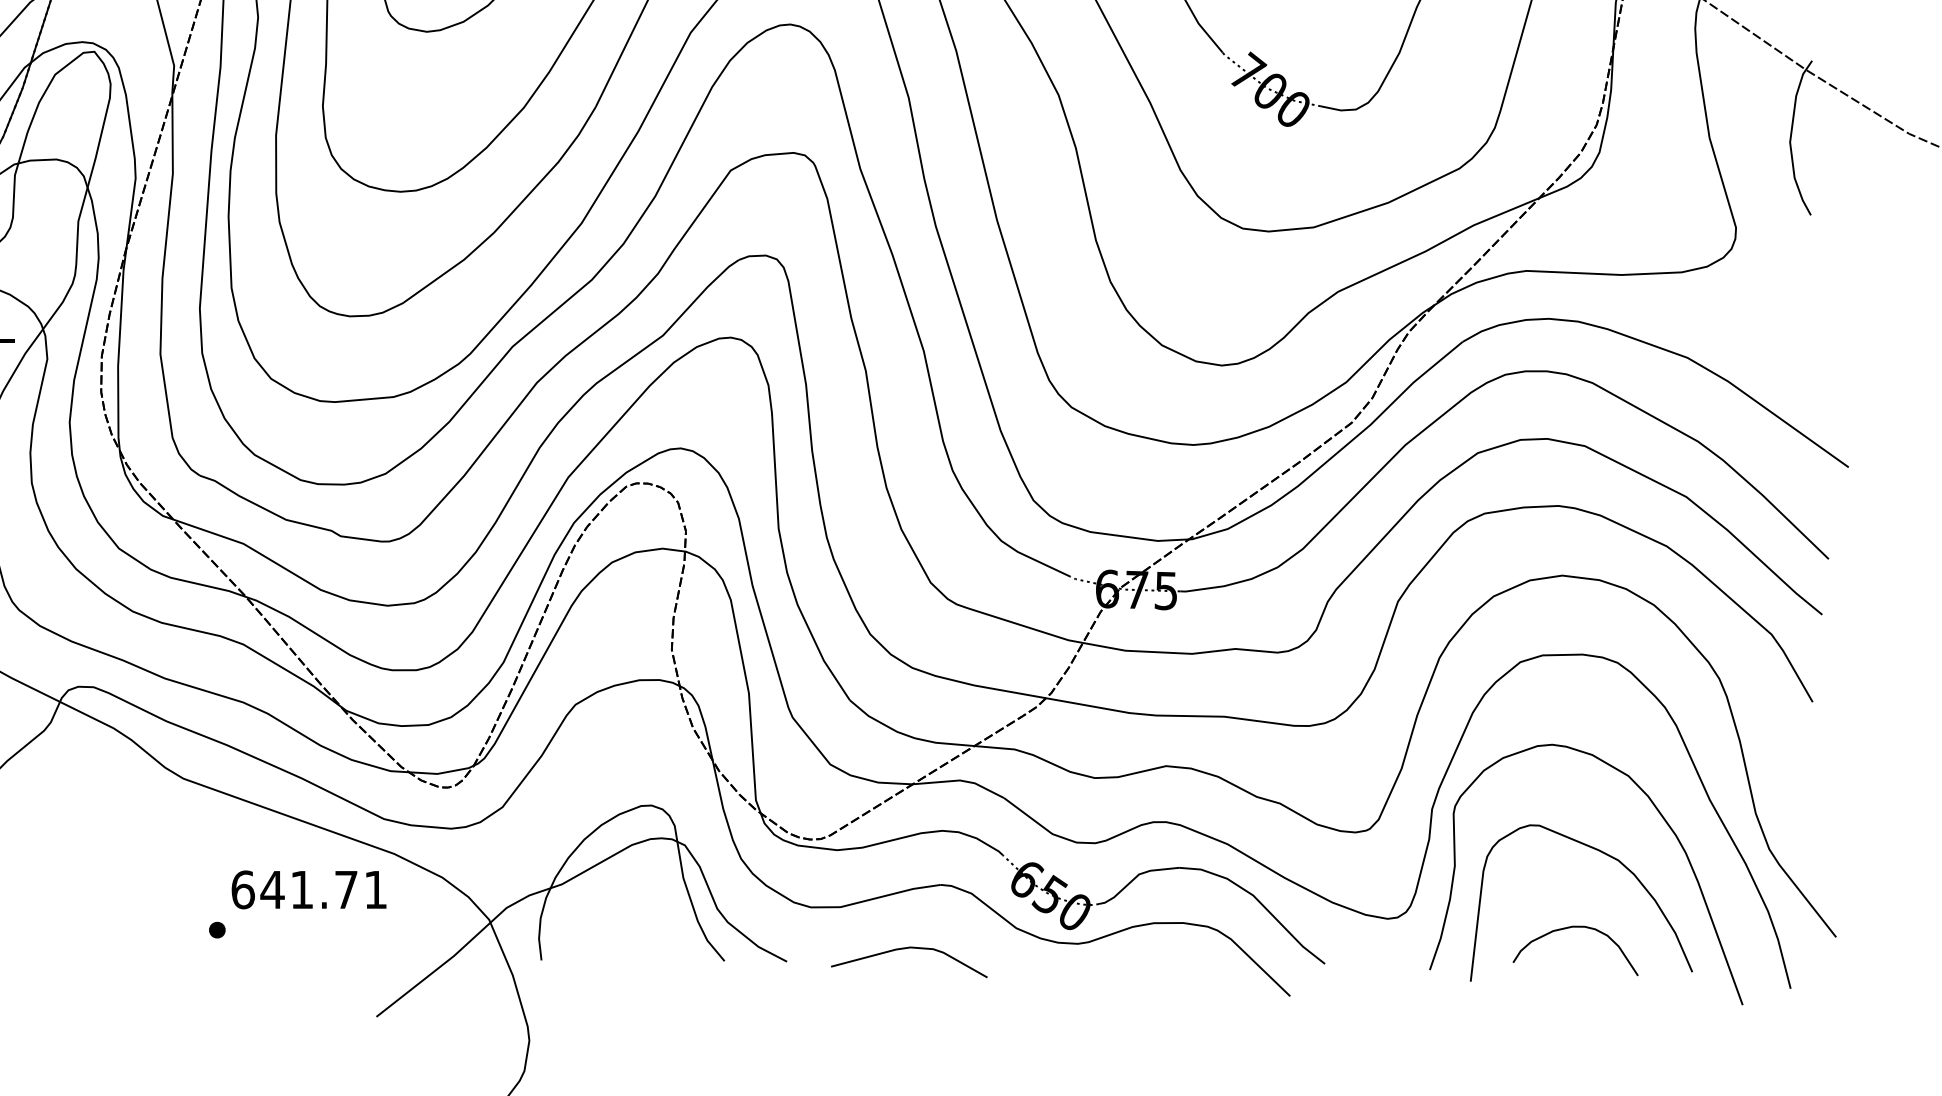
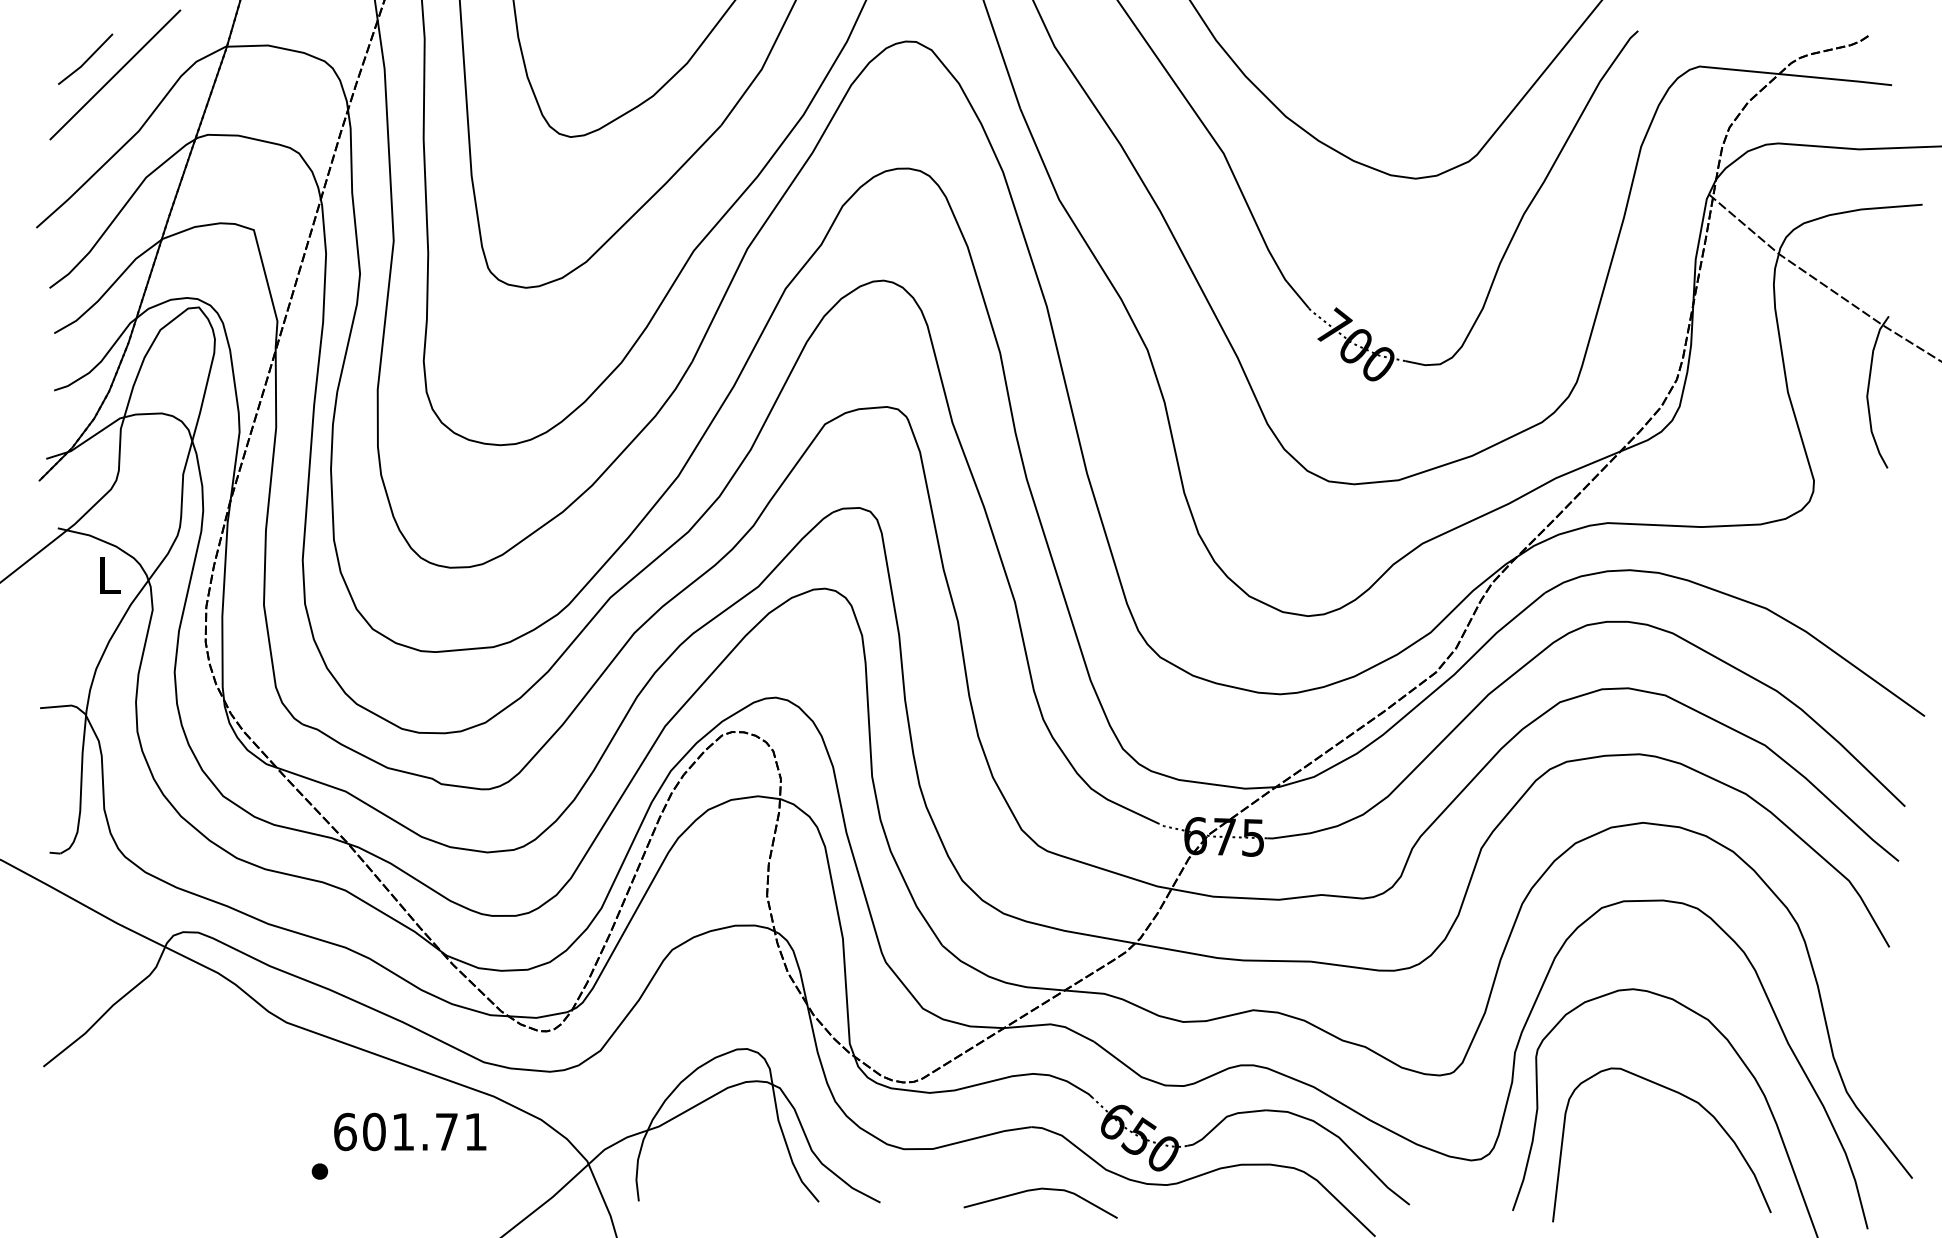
text: (272, 889) -> (374, 1131), 641.71 -> 601.71
curve: (1575, 928) -> (1656, 1169), removed
curve: (906, 949) -> (1037, 1190), moved

